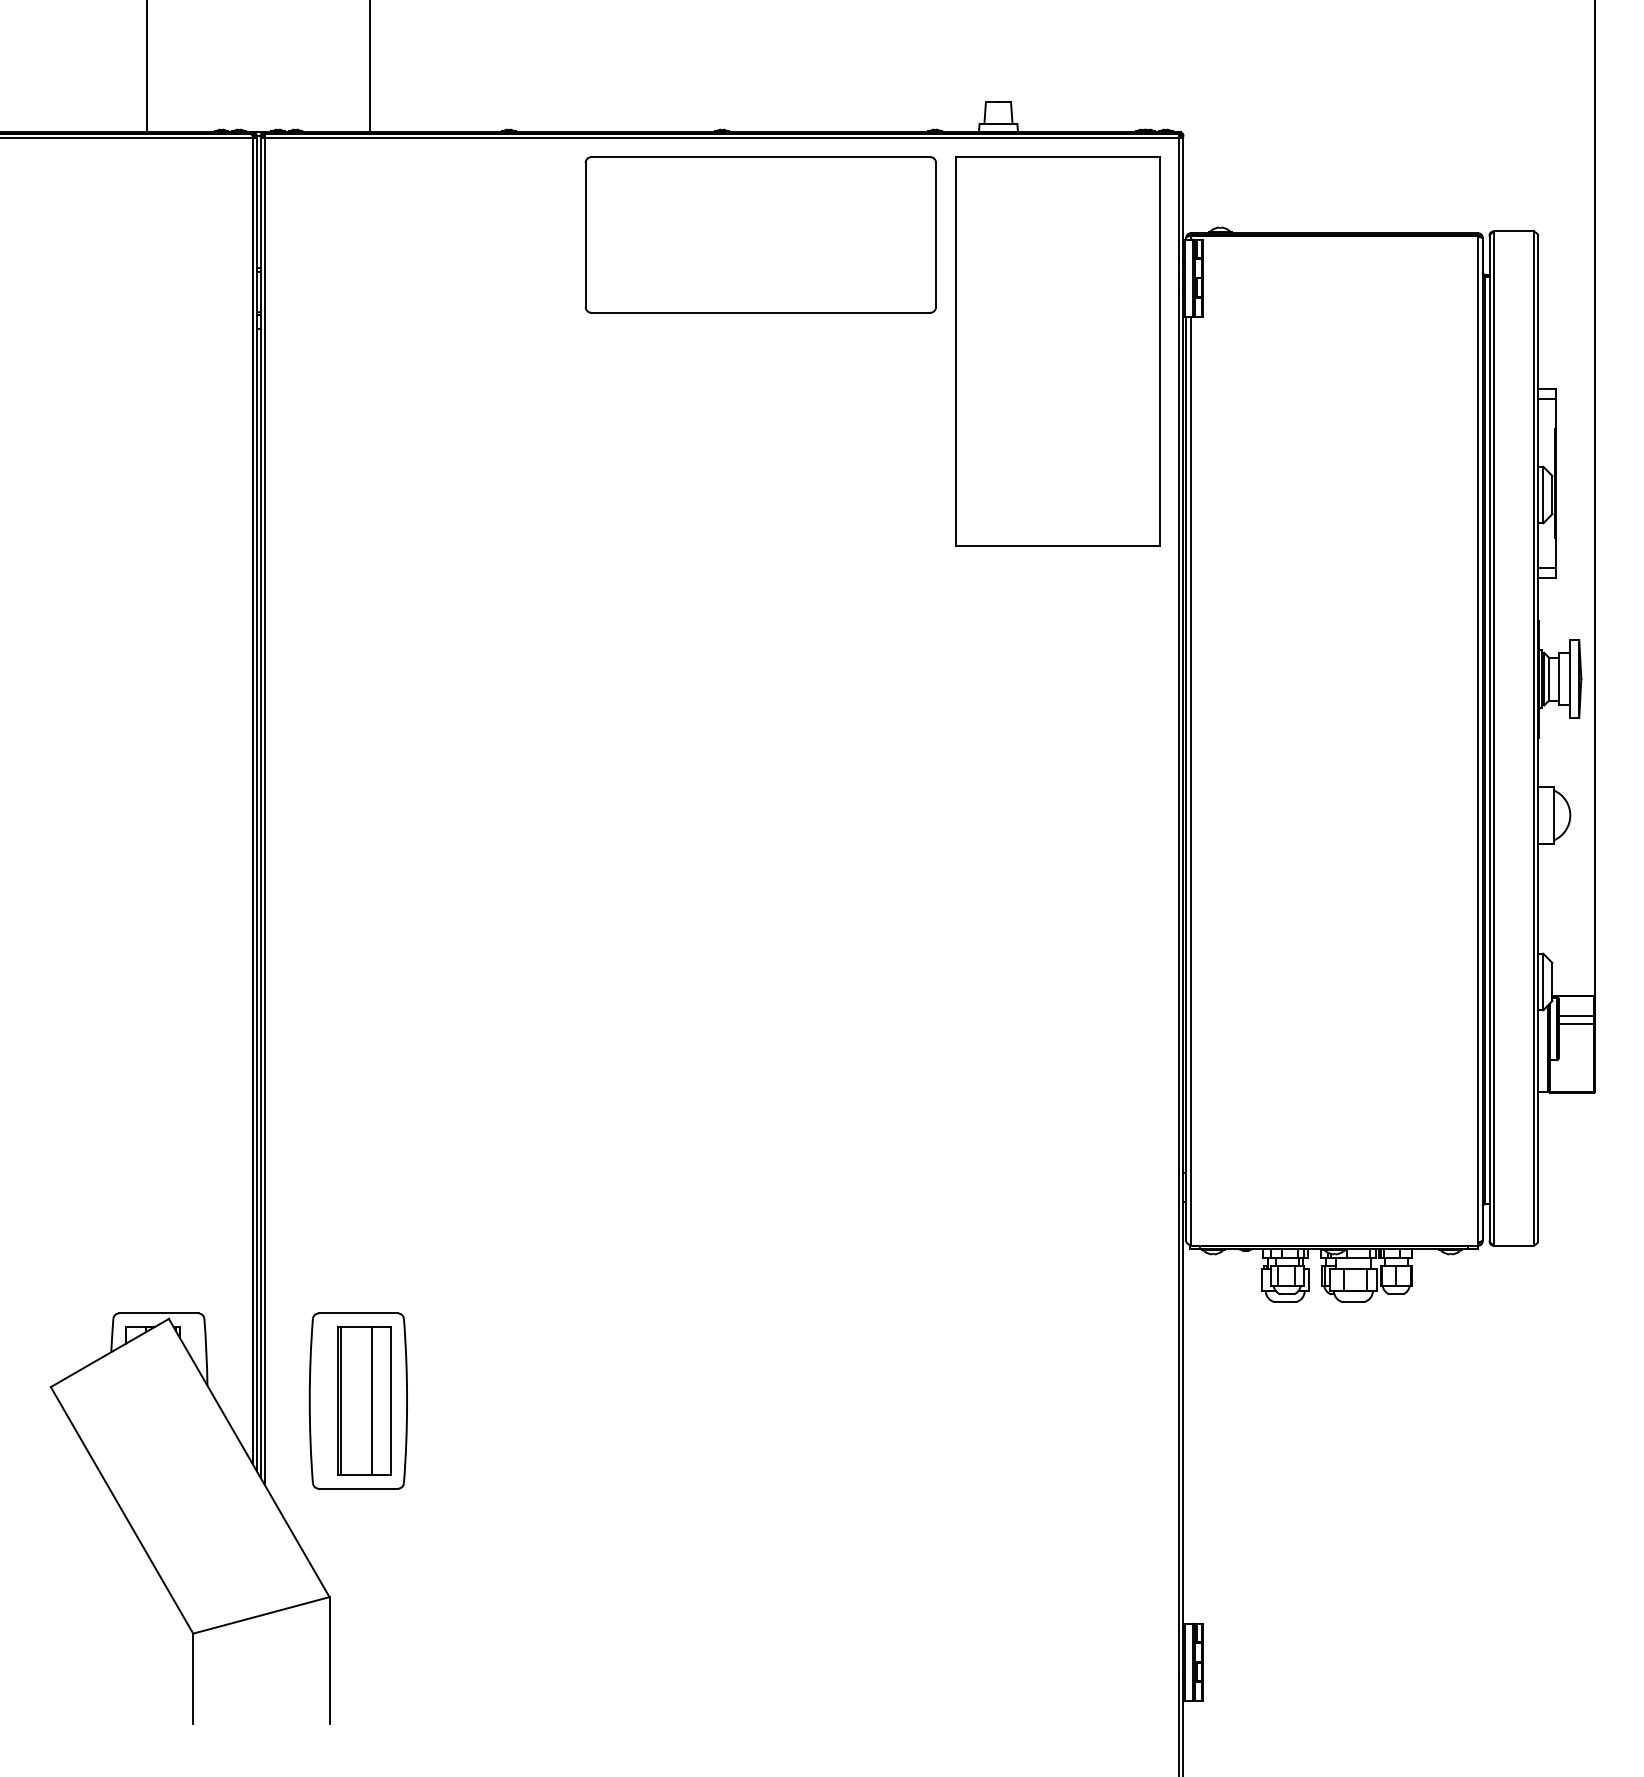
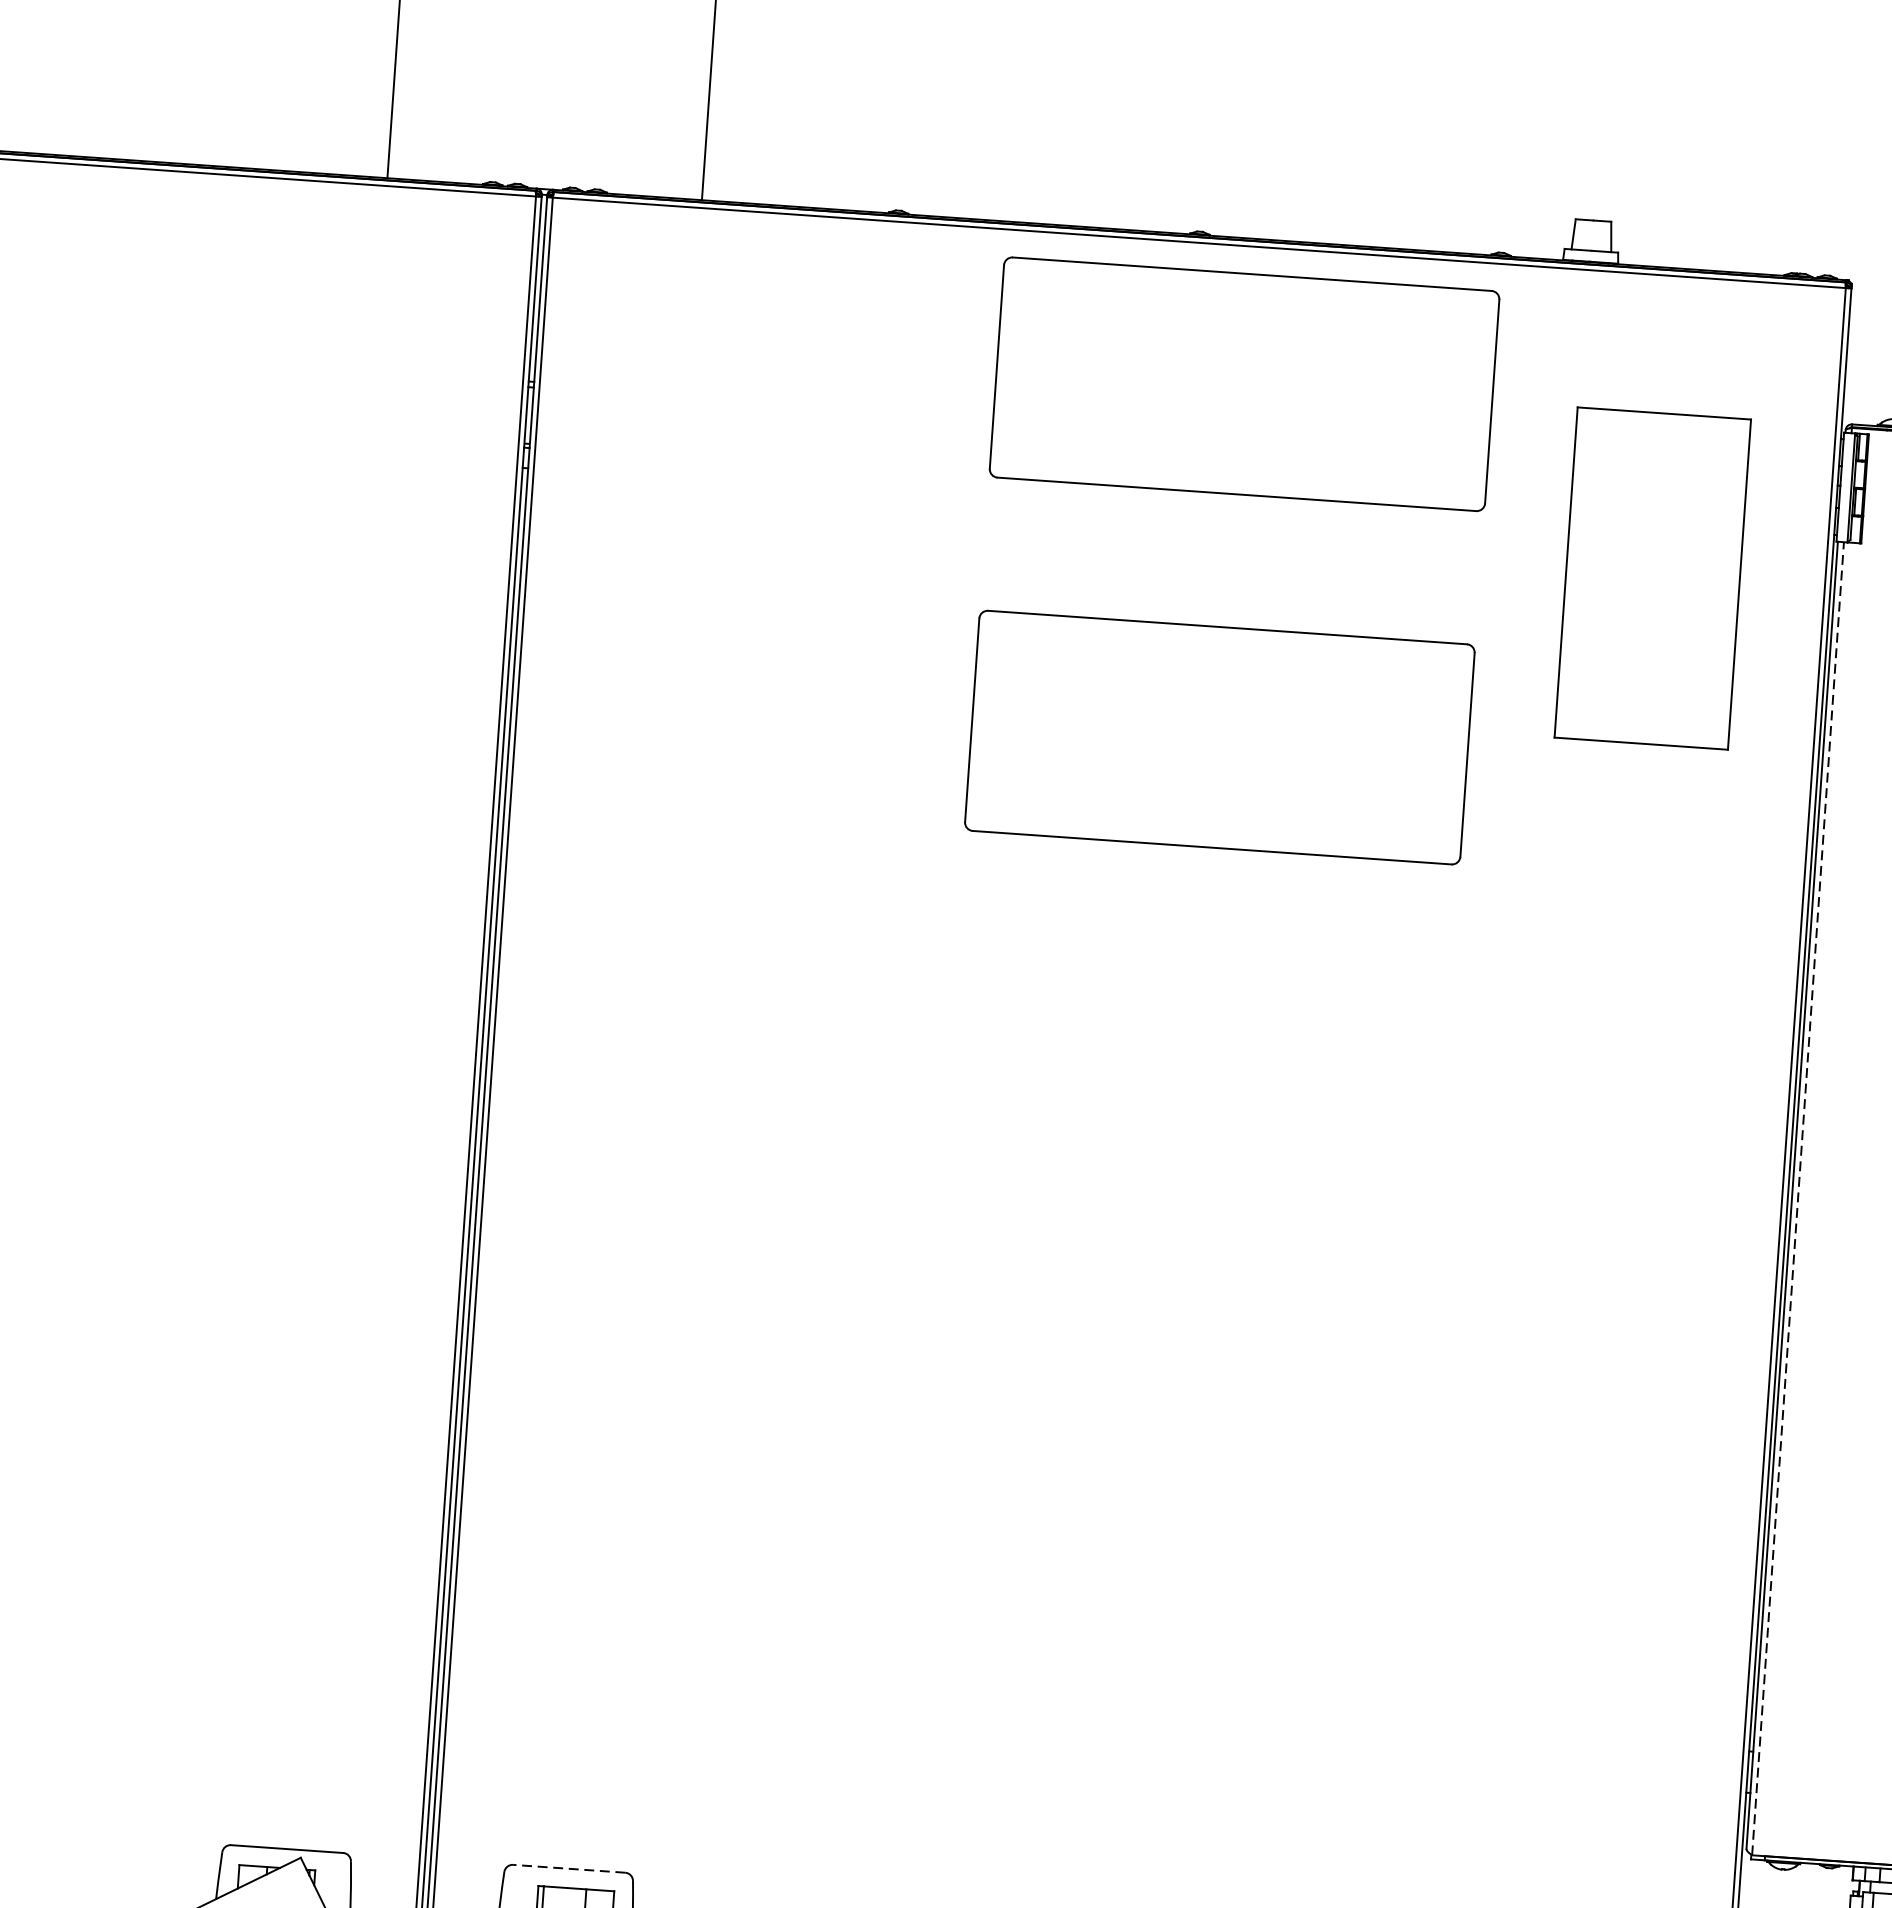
part: (1057, 351) -> (1652, 578), size x0.6
part: (760, 484) -> (1219, 736), added
line: (1190, 781) -> (1797, 1199), solid -> dashed
line: (358, 1313) -> (569, 1868), solid -> dashed

